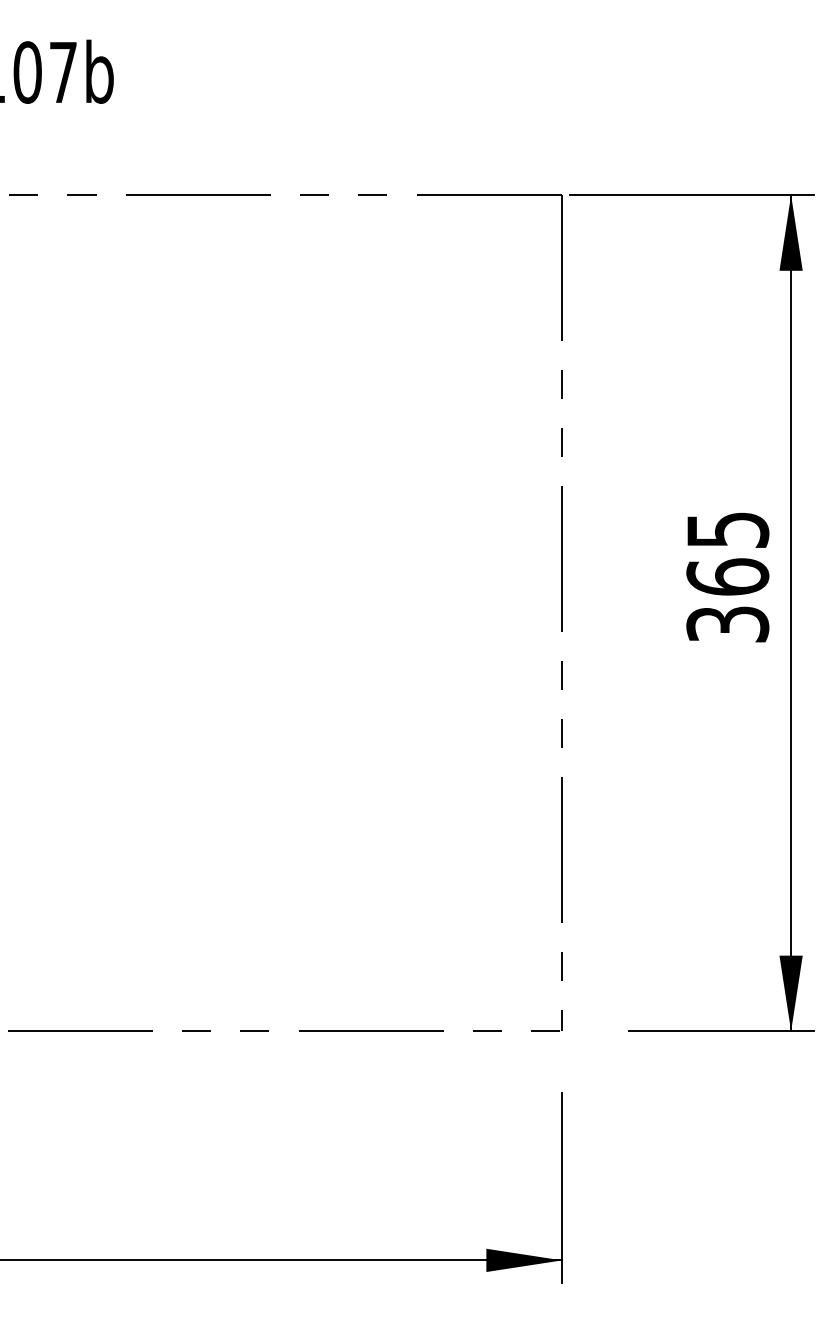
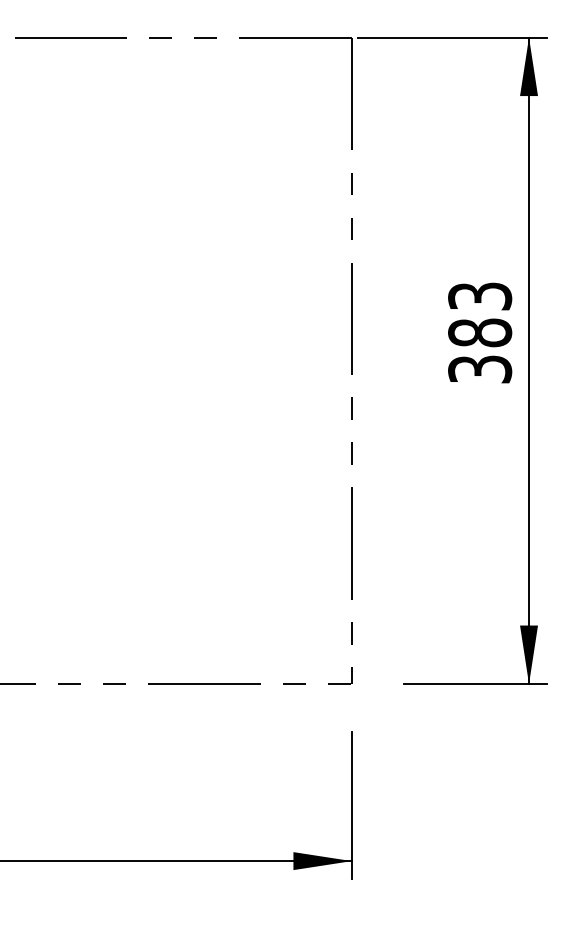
text: (727, 553) -> (479, 314), 365 -> 383

